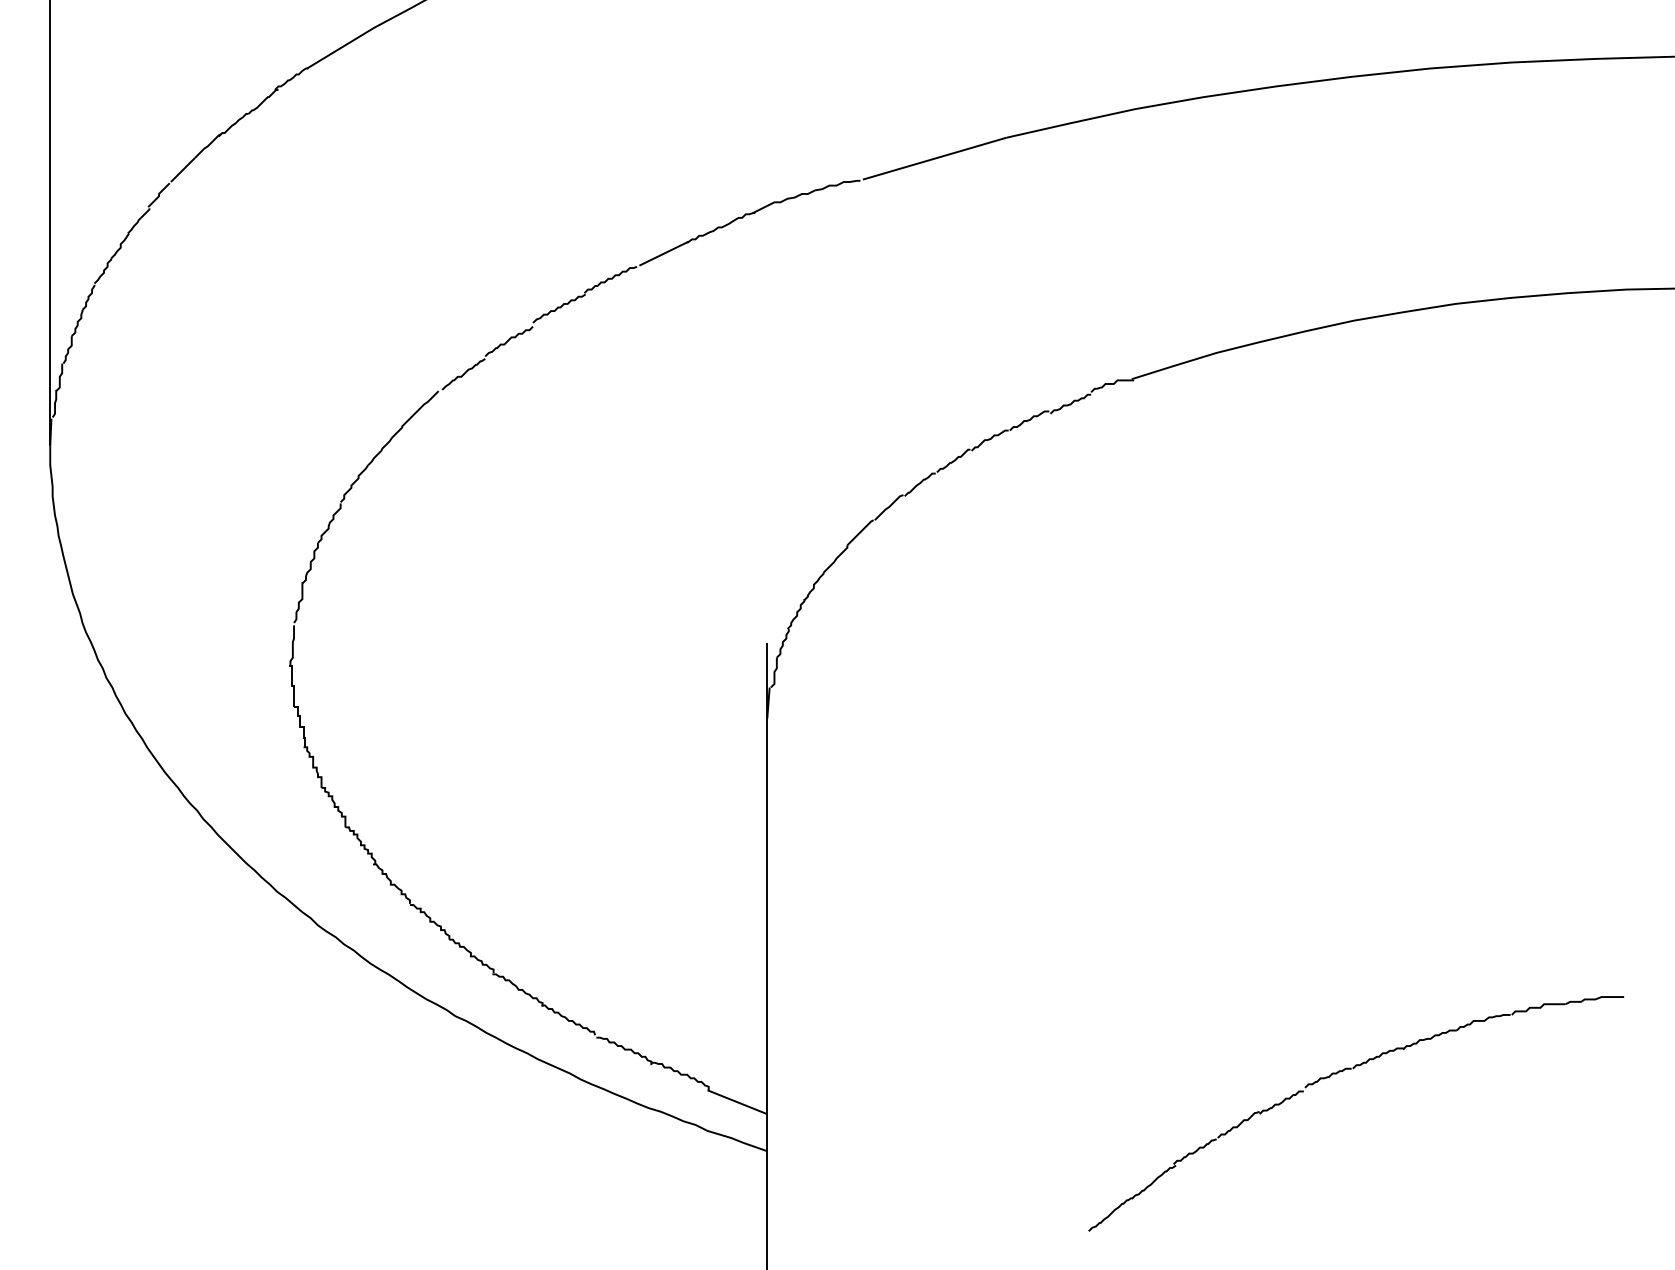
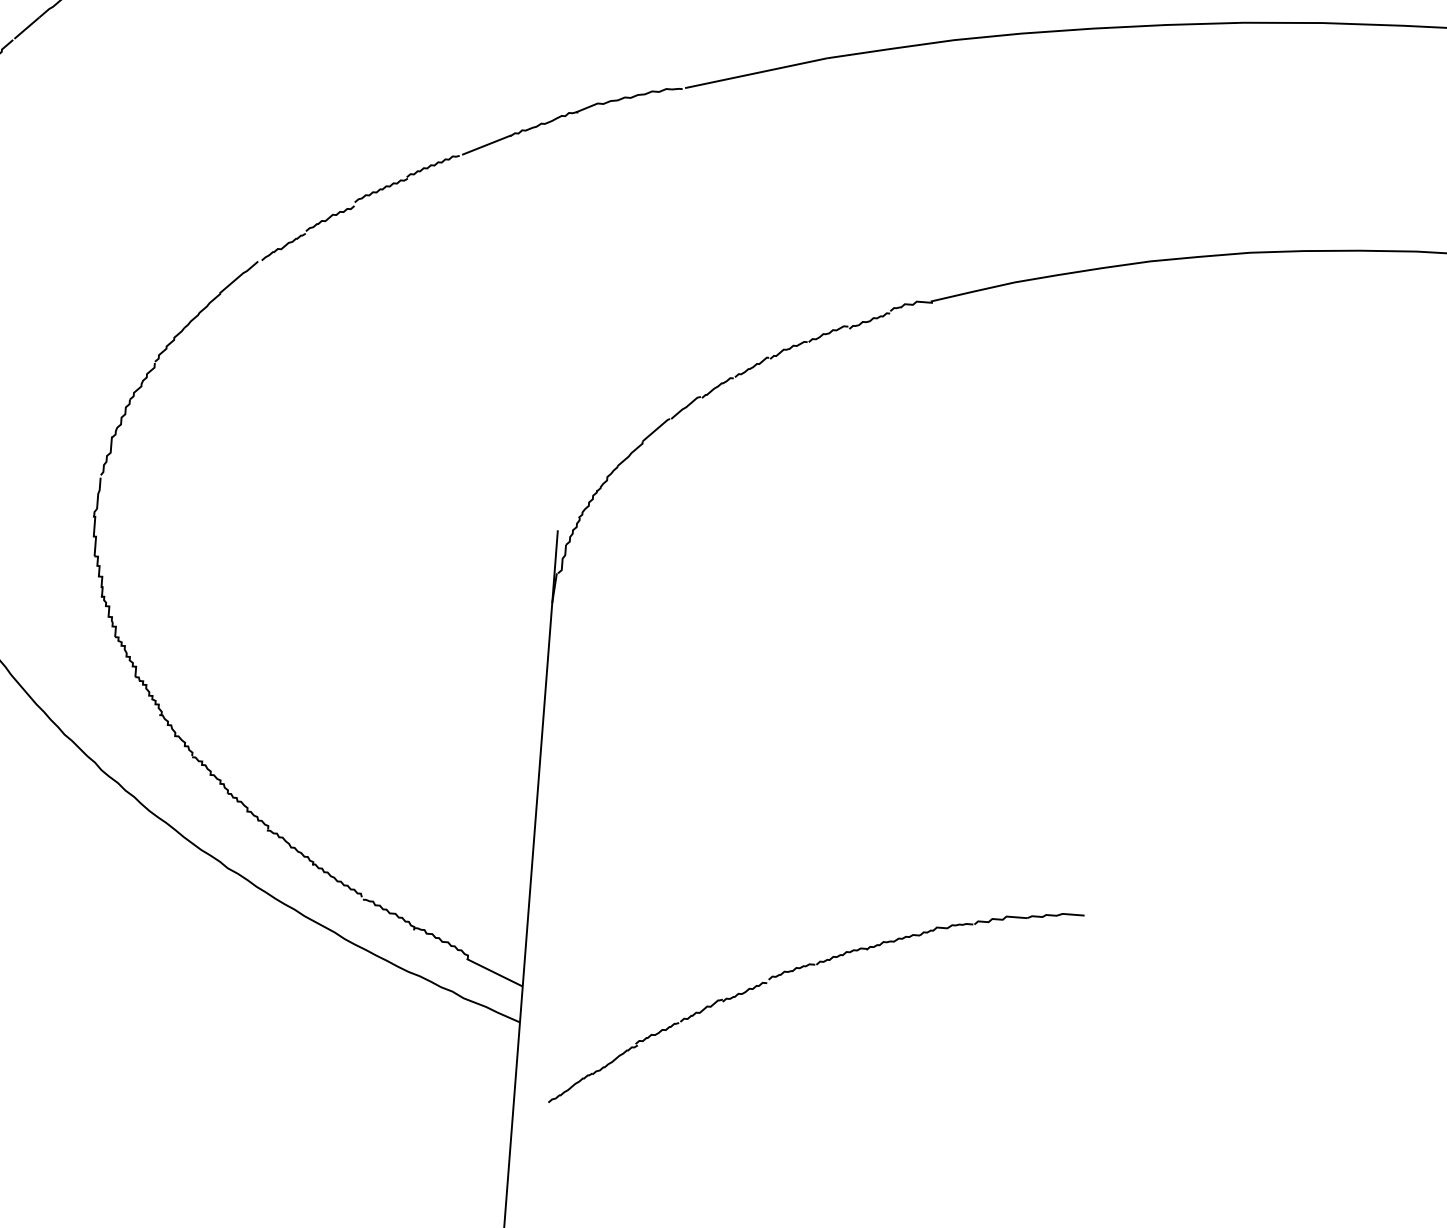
part: (1336, 1074) -> (800, 969), moved

